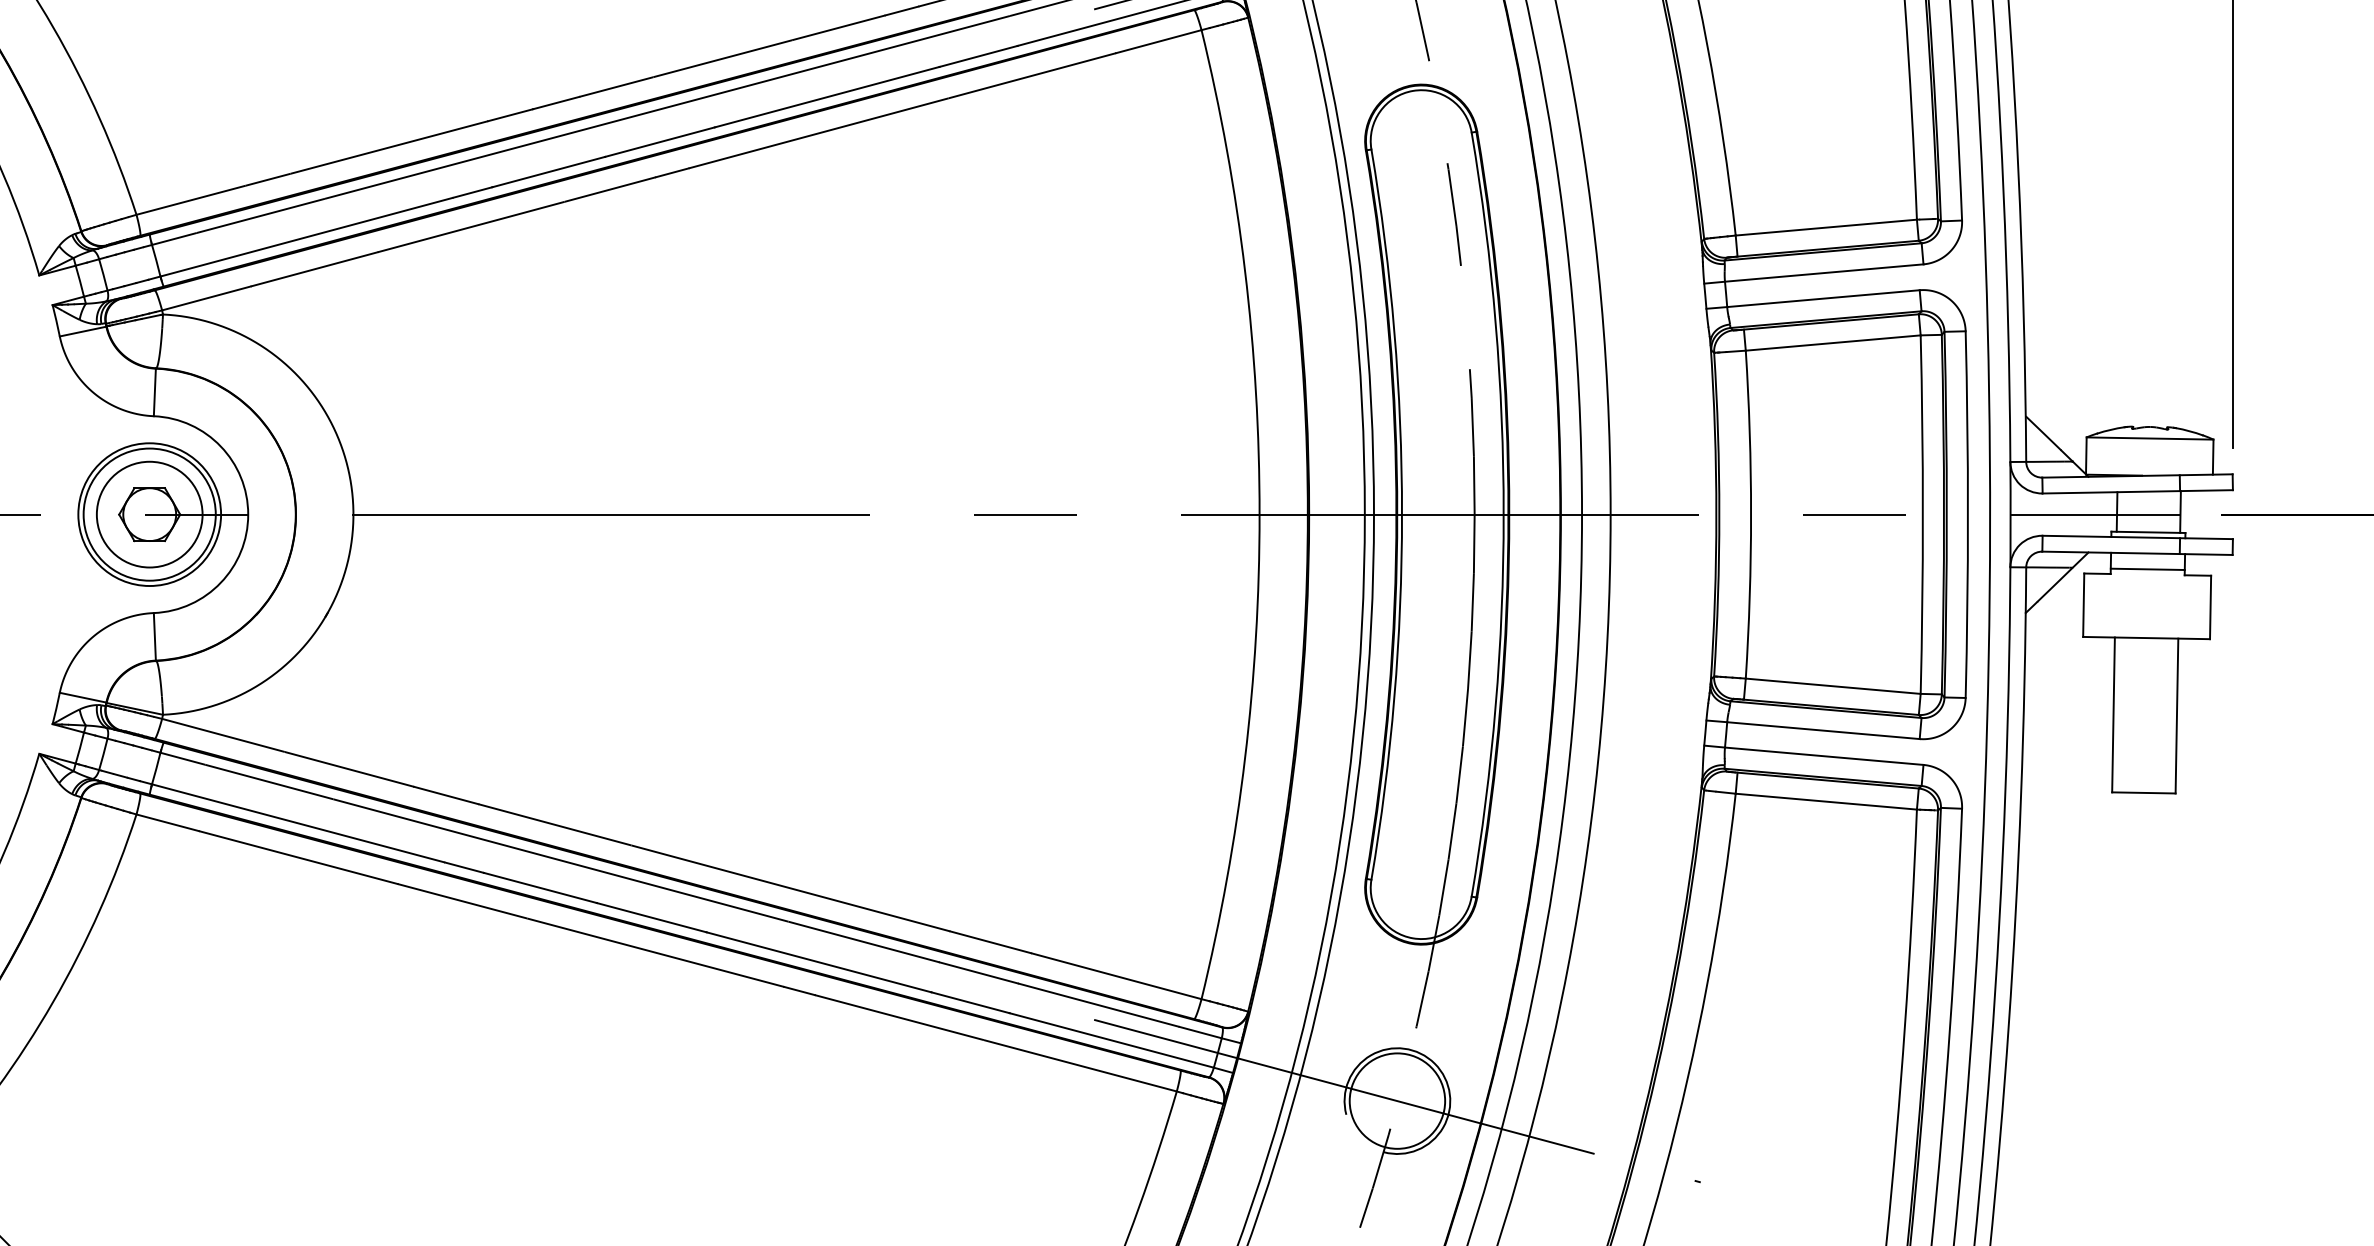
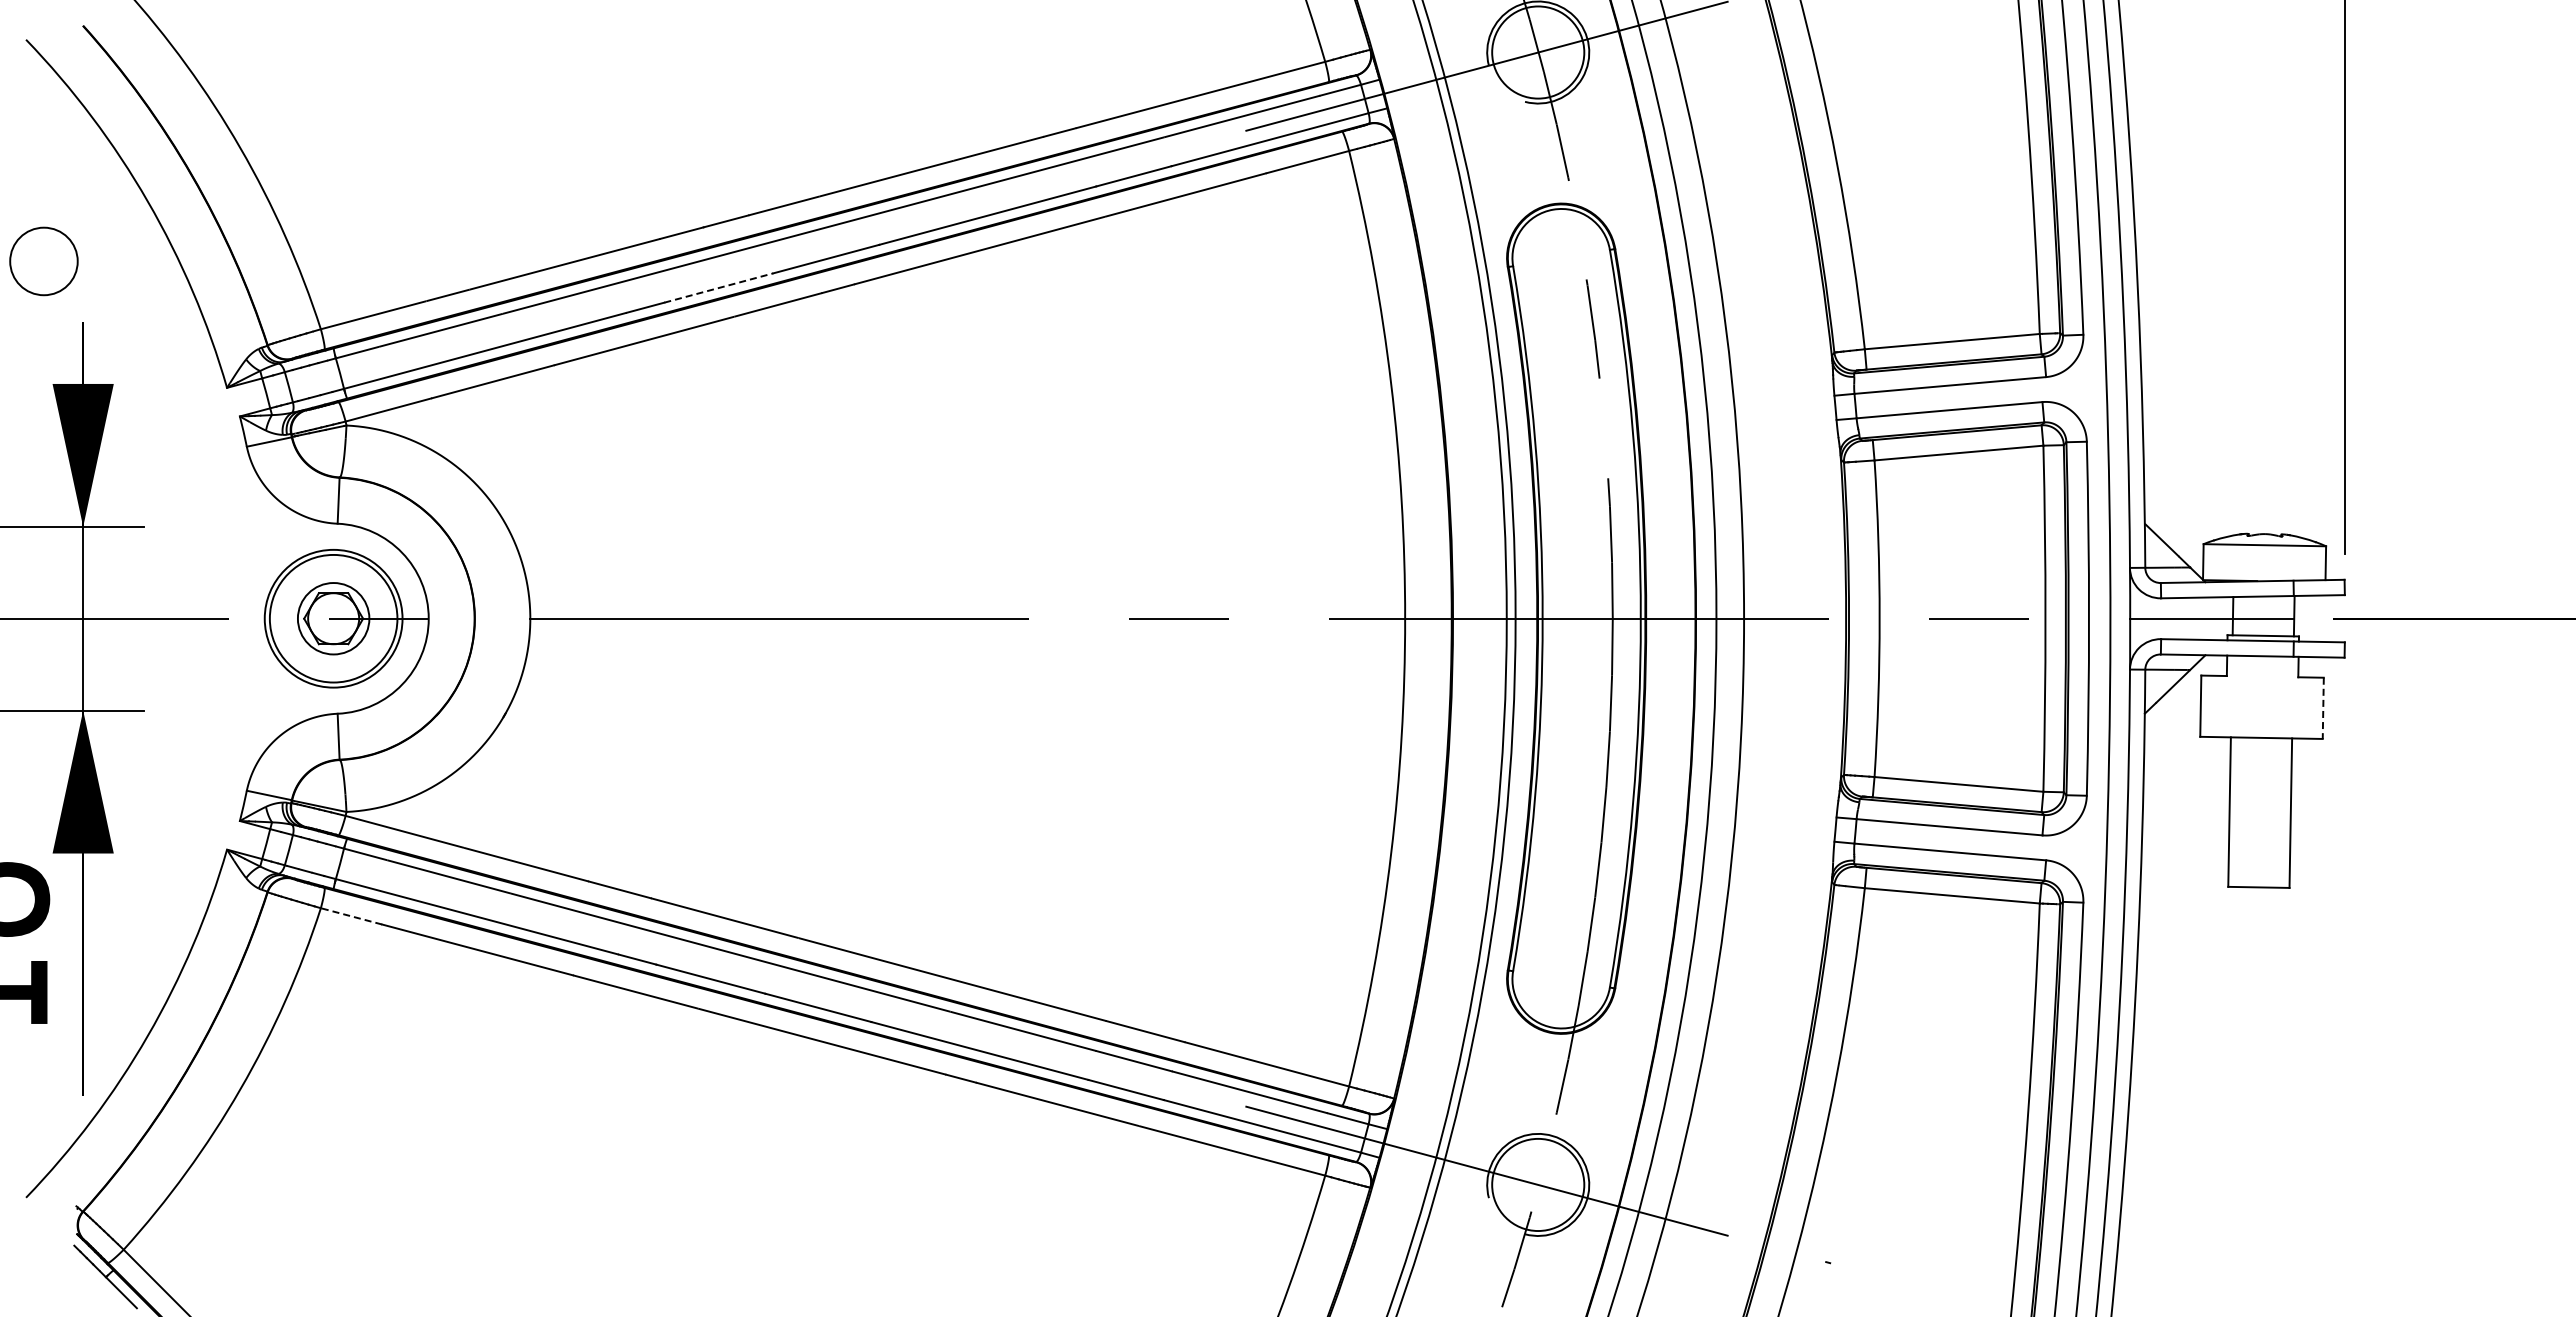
line: (549, 171) -> (719, 287), solid -> dashed
circle: (149, 514) -> (333, 618), size x0.7
line: (2147, 569) -> (2262, 671), removed
line: (2210, 607) -> (2323, 708), solid -> dashed
line: (168, 823) -> (351, 916), solid -> dashed

